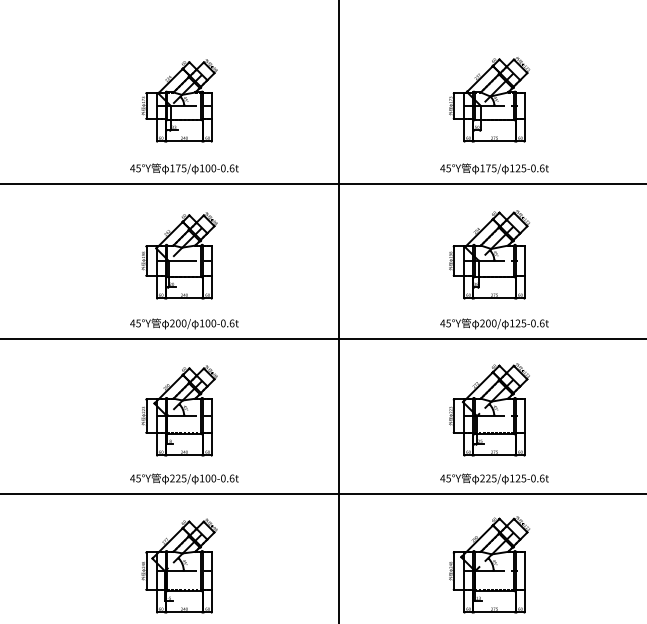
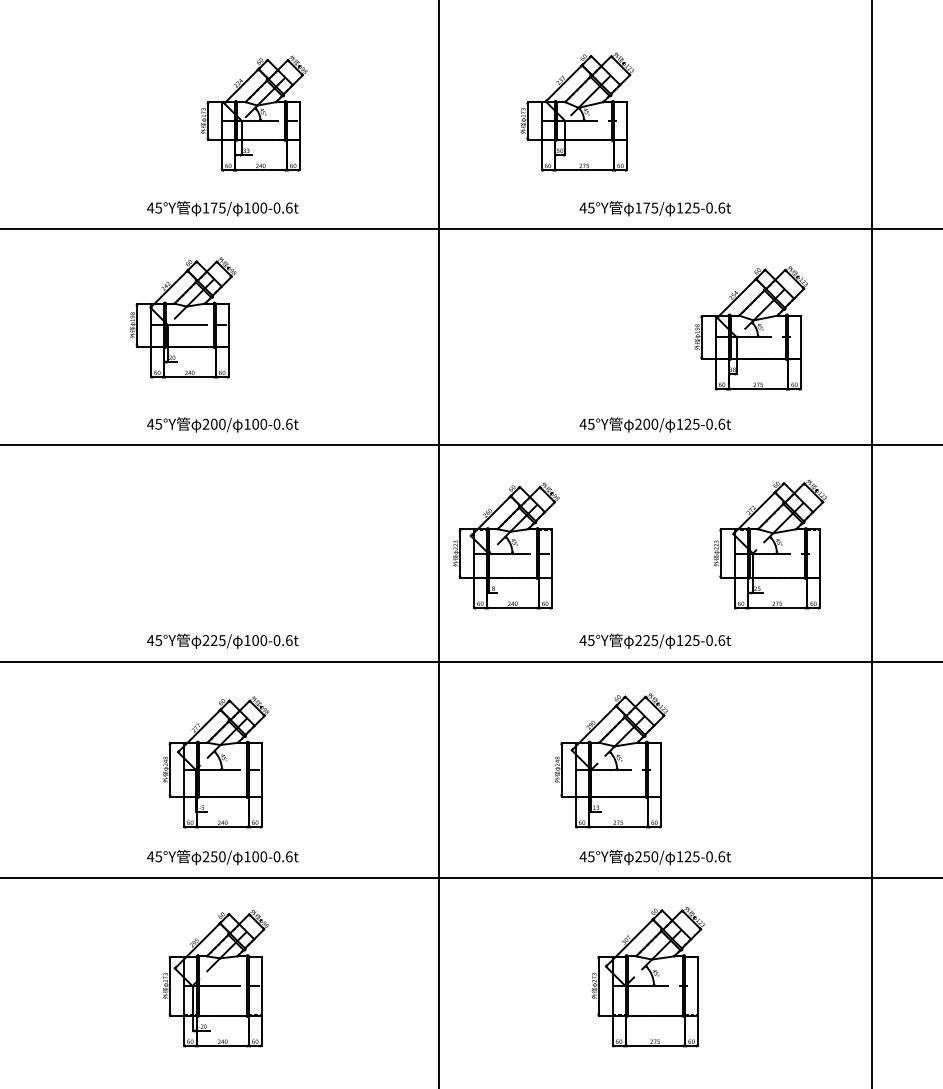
part: (488, 99) -> (576, 111), moved
part: (179, 100) -> (254, 113), moved
part: (488, 254) -> (750, 328), moved
part: (179, 255) -> (183, 317), moved
part: (488, 409) -> (769, 544), moved
part: (179, 410) -> (506, 545), moved
part: (488, 564) -> (610, 760), moved

